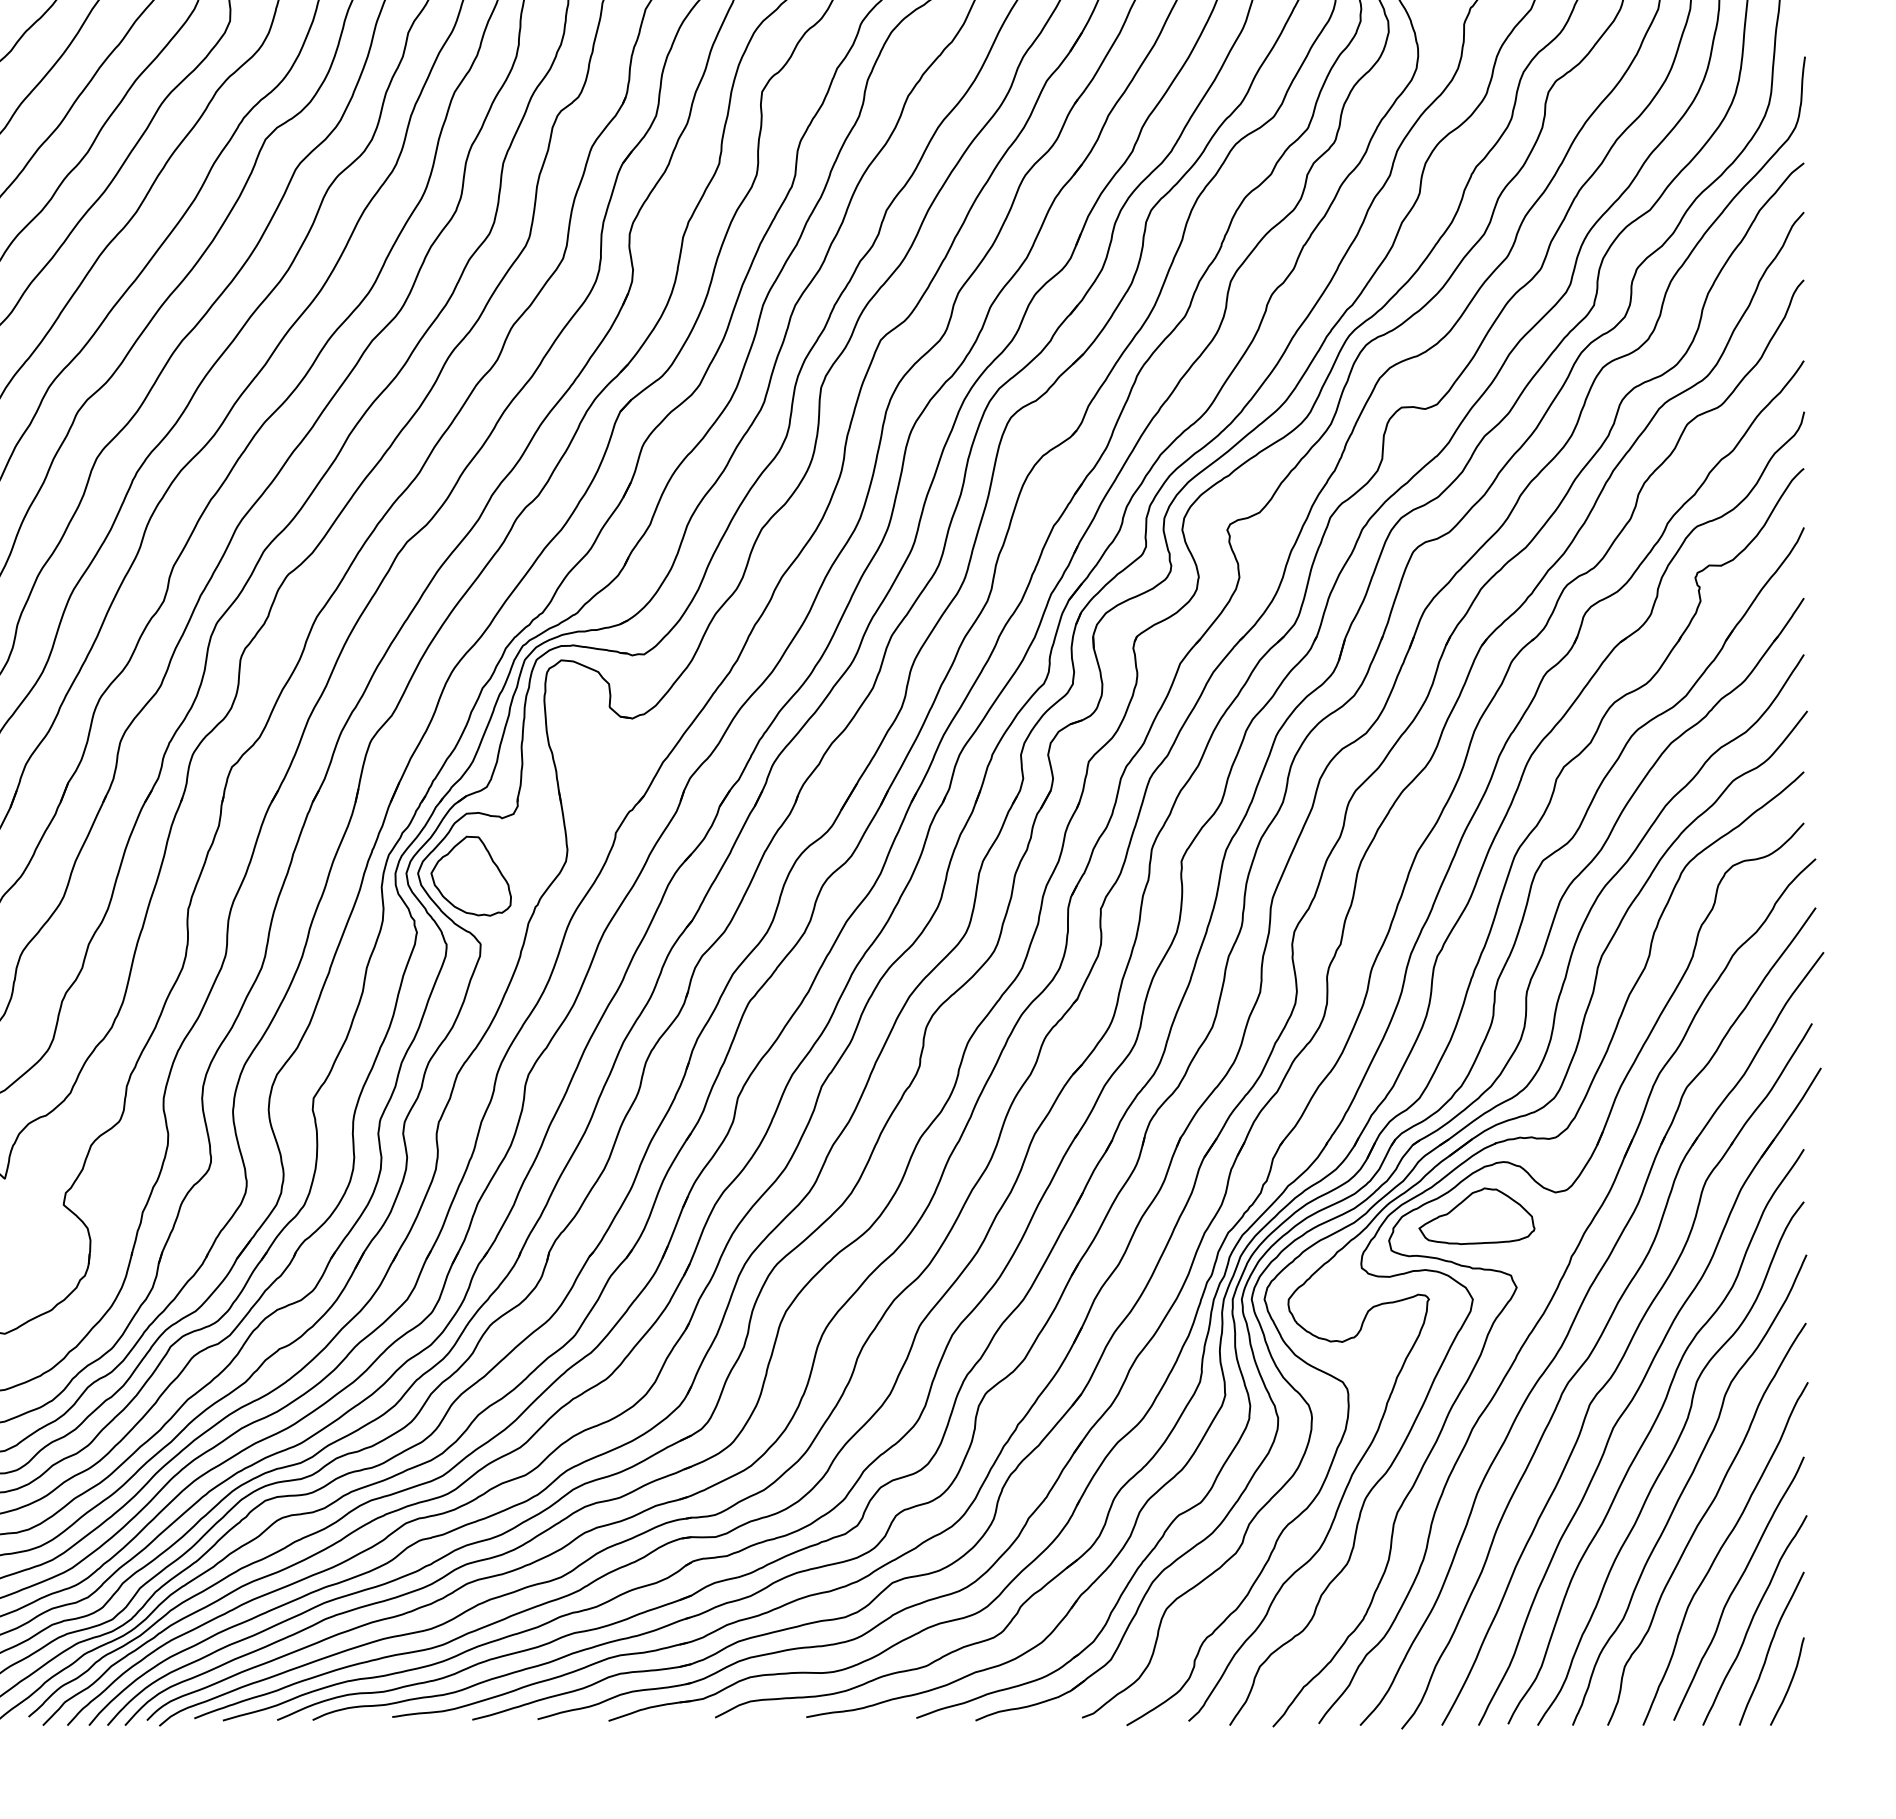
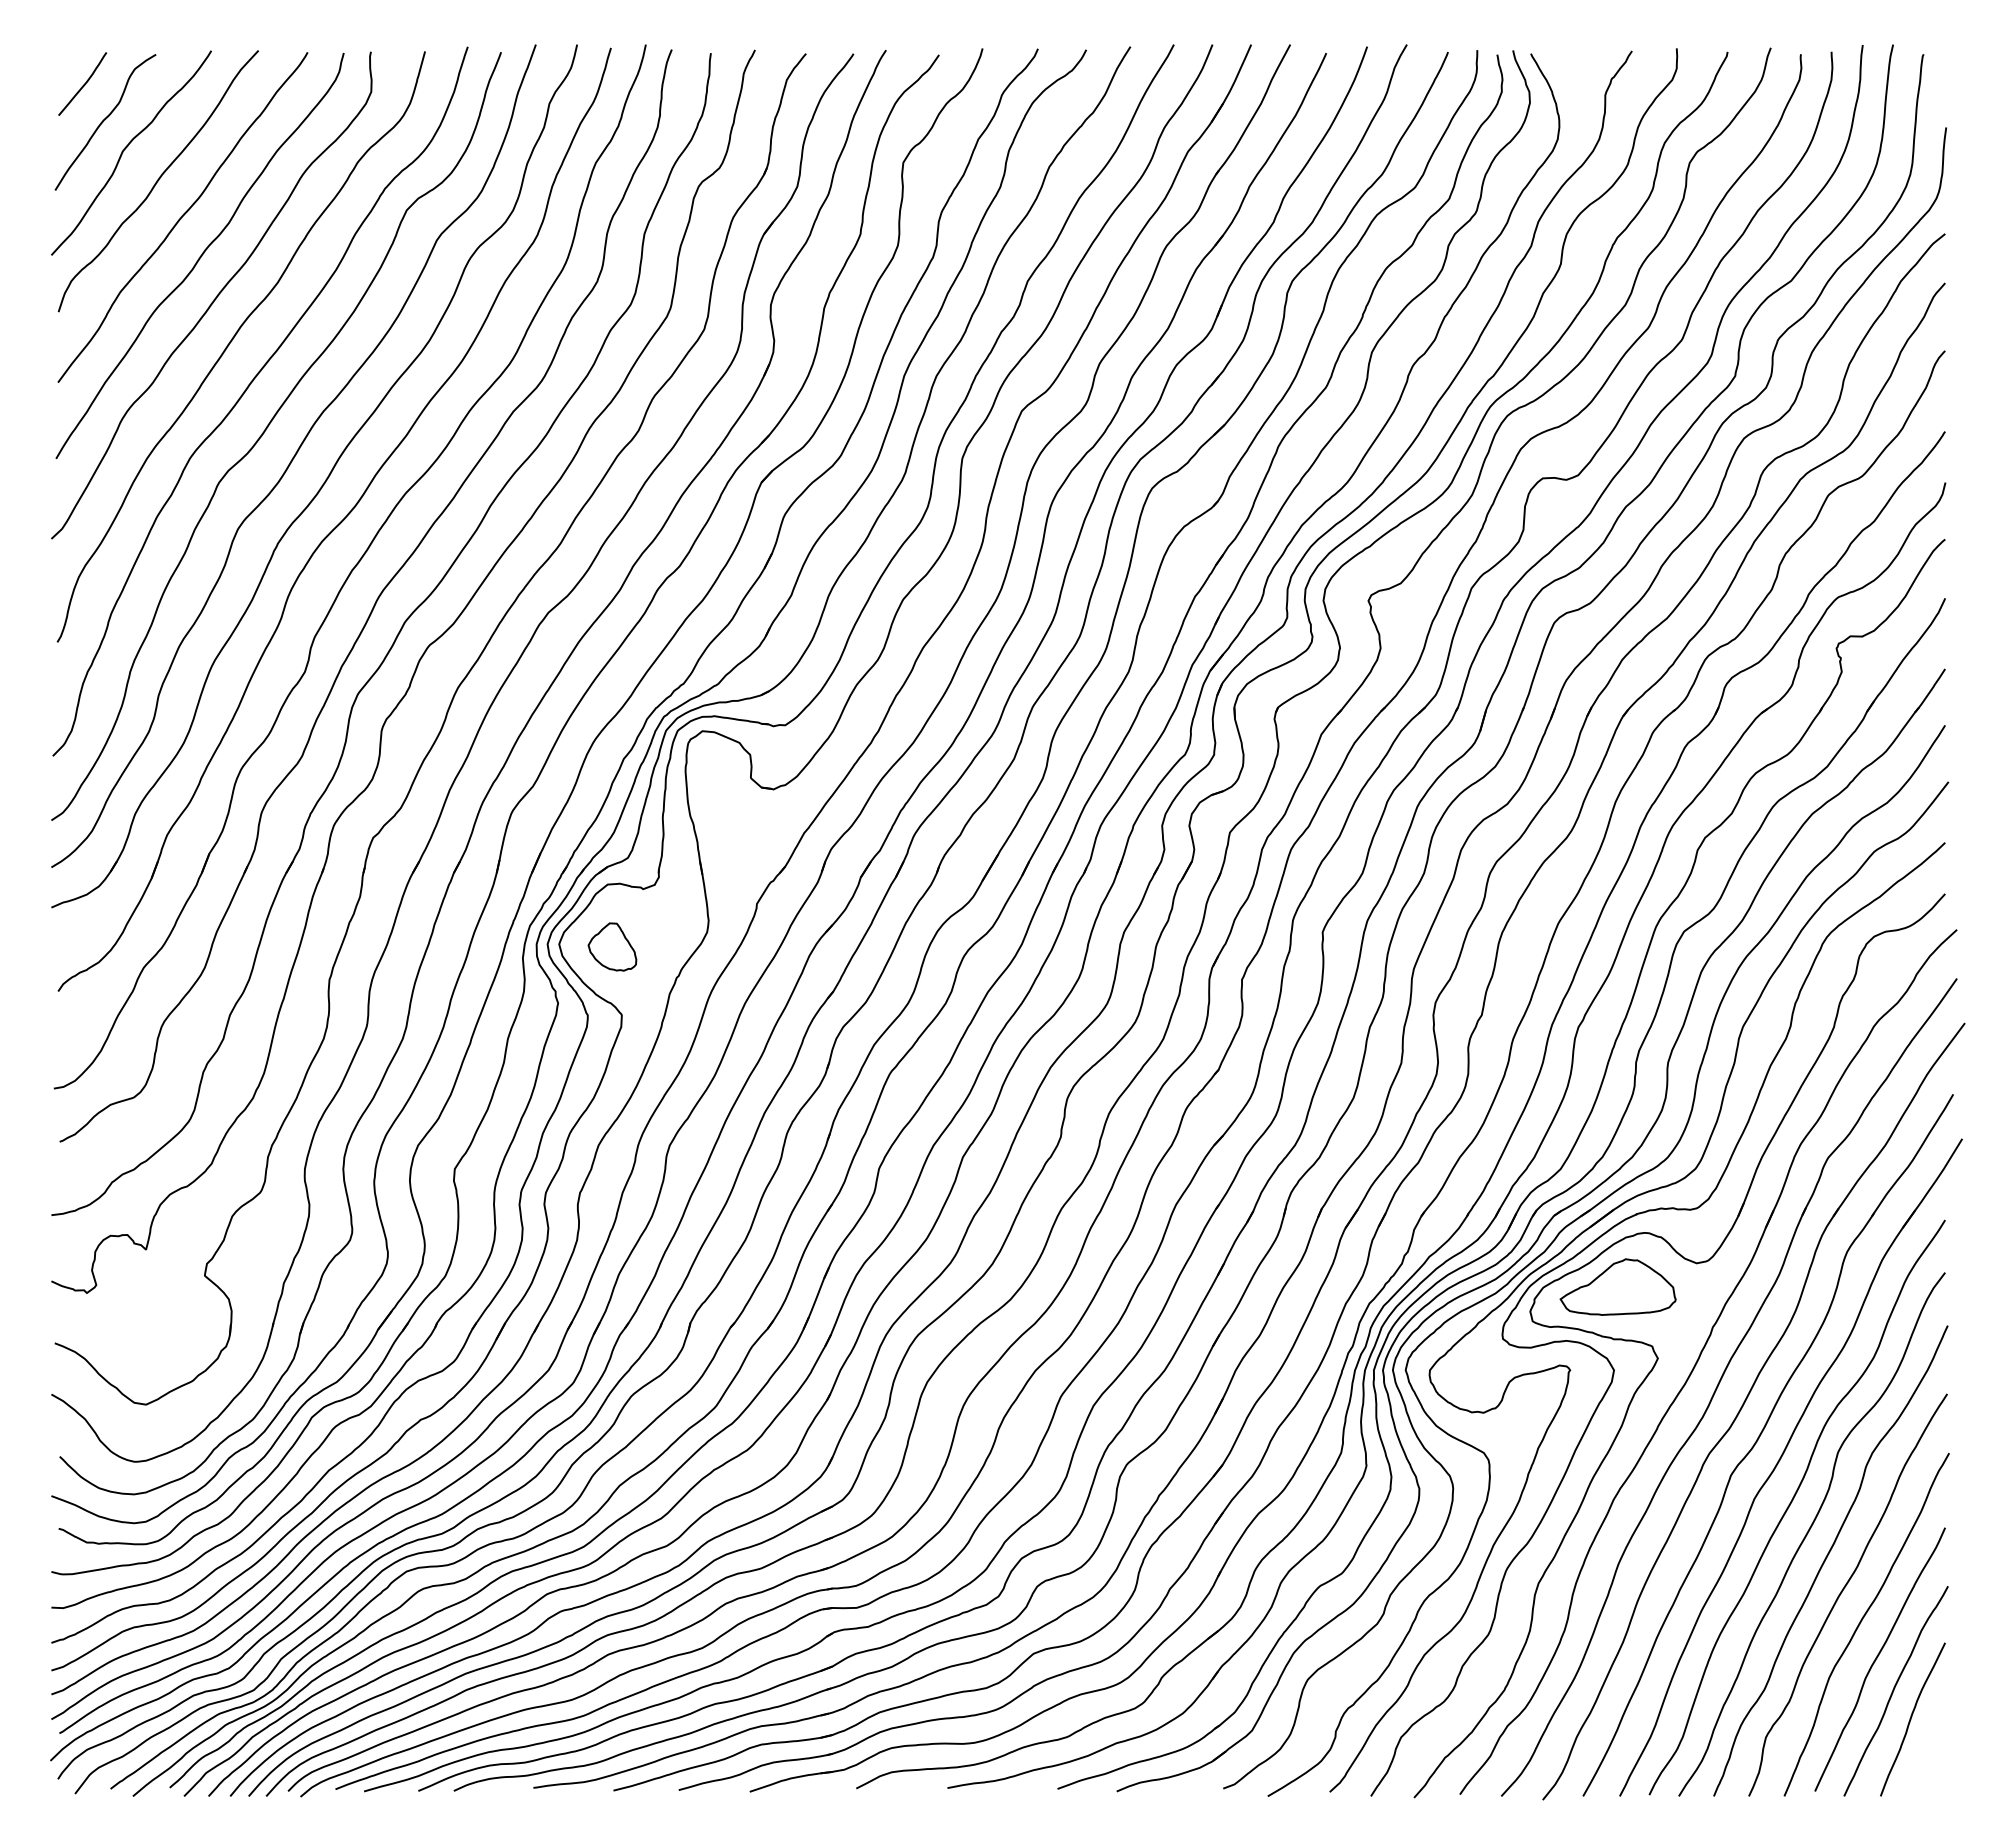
part: (471, 875) -> (612, 946), size x0.6
curve: (1789, 1683) -> (1930, 1754), removed

